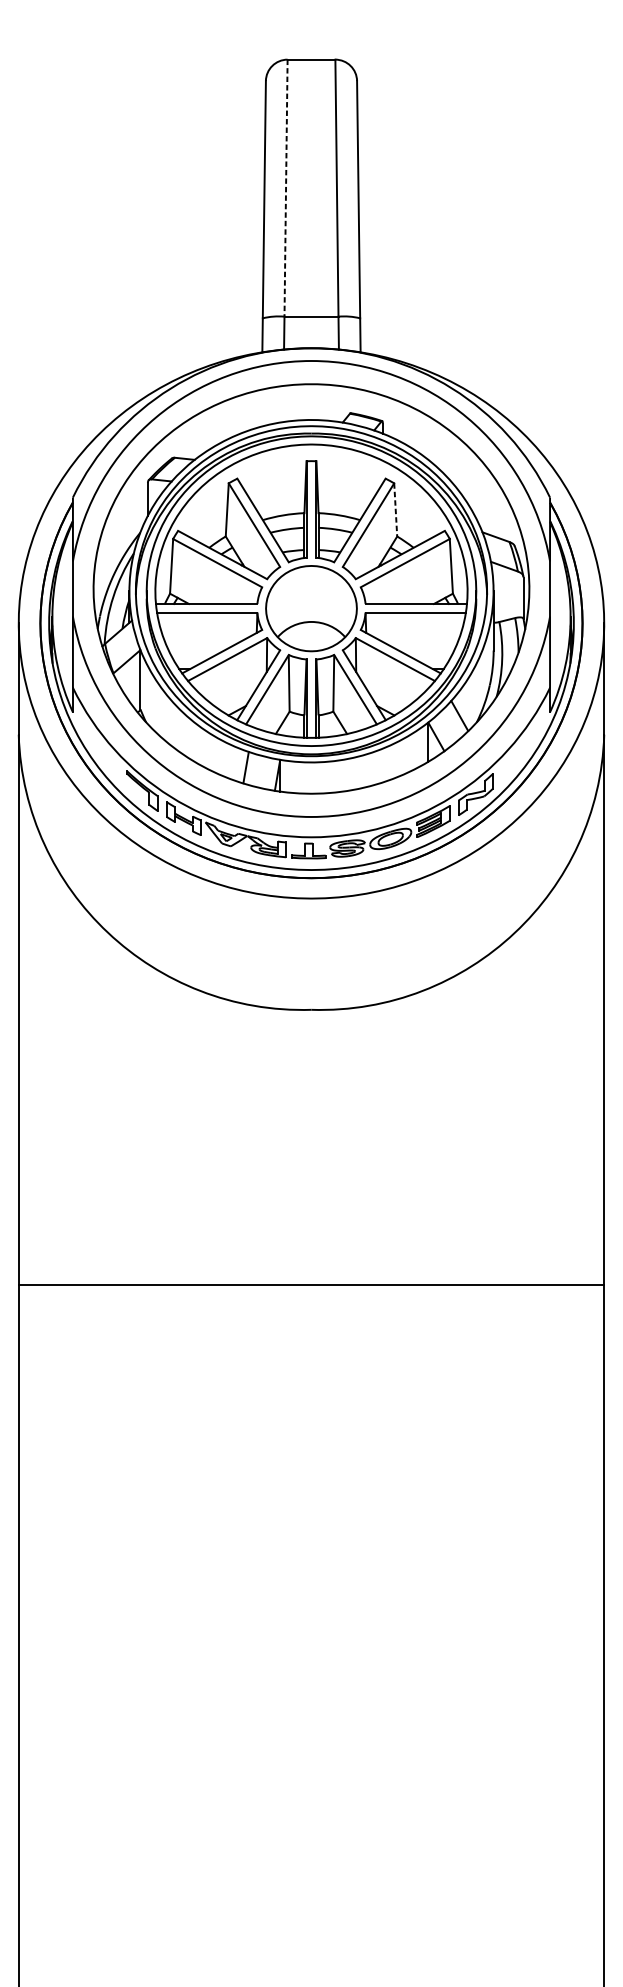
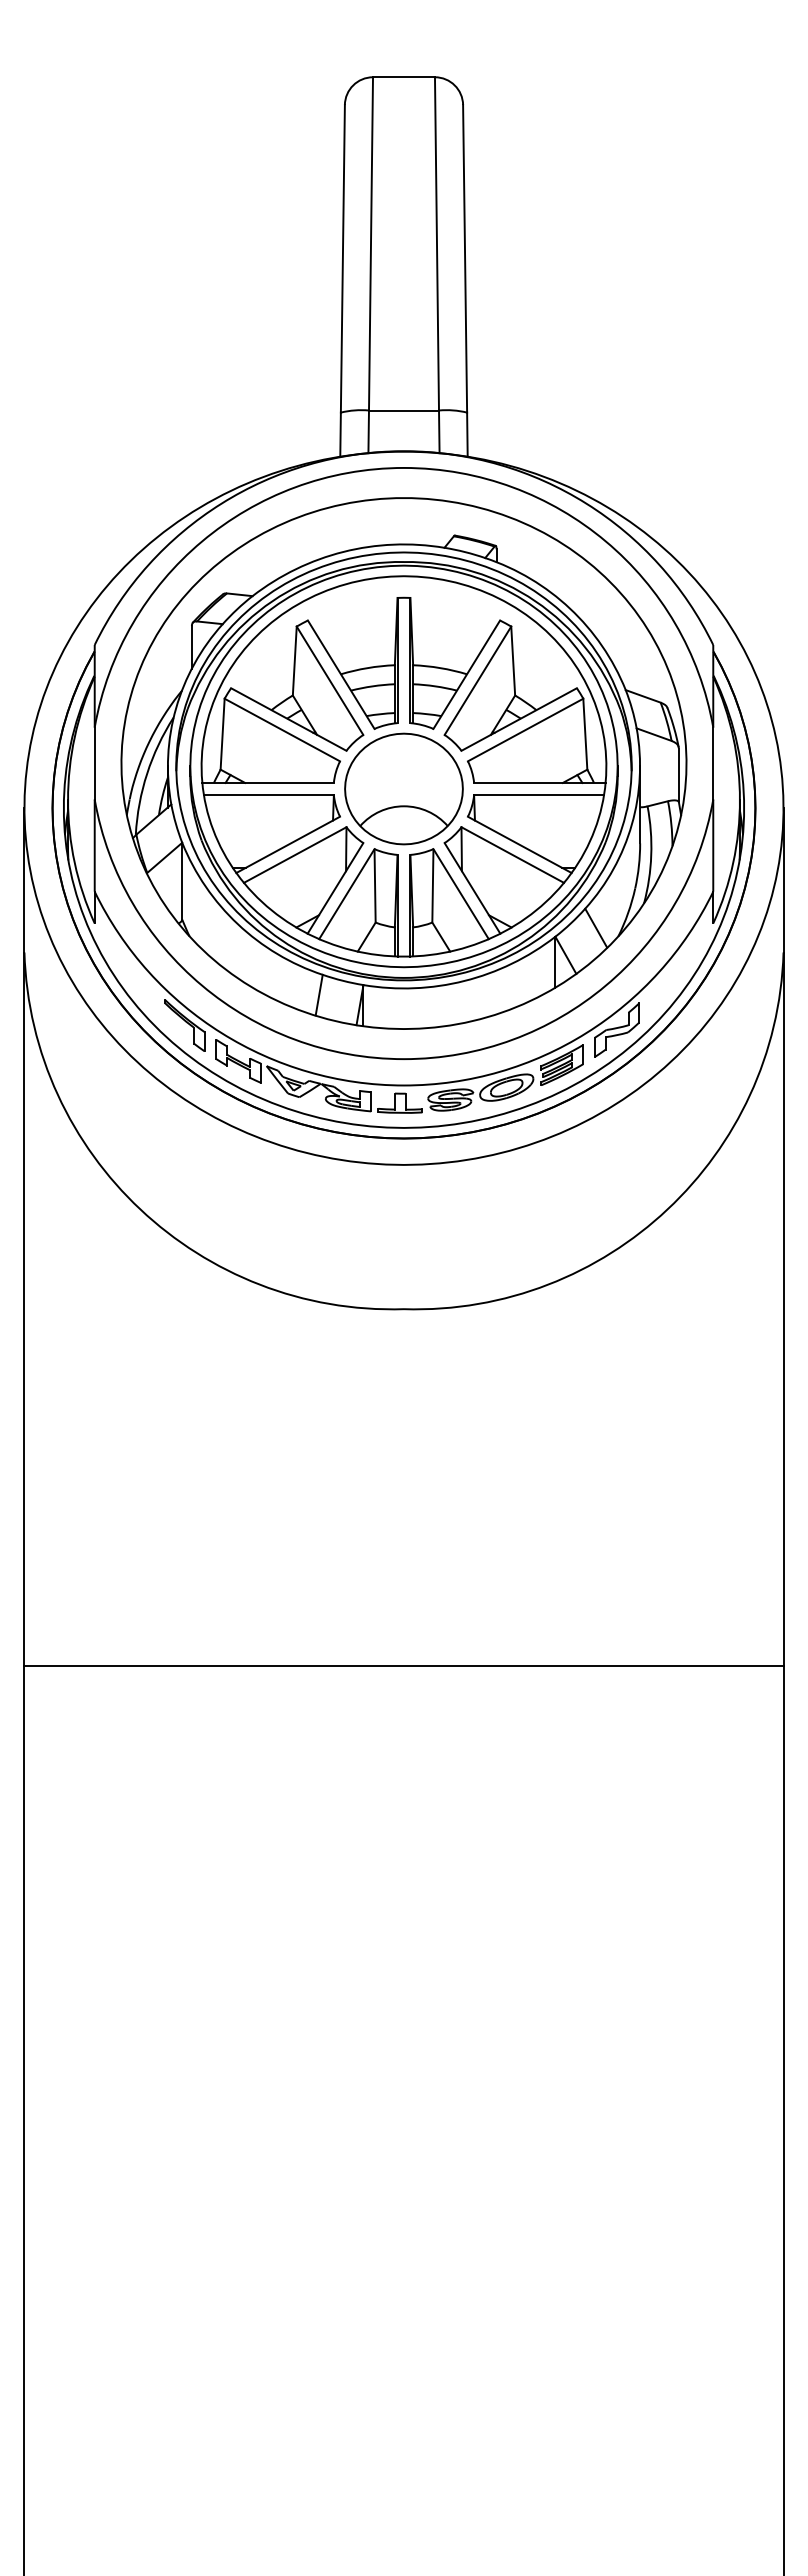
line: (286, 187) -> (371, 243), dashed -> solid
line: (395, 510) -> (513, 661), dashed -> solid

